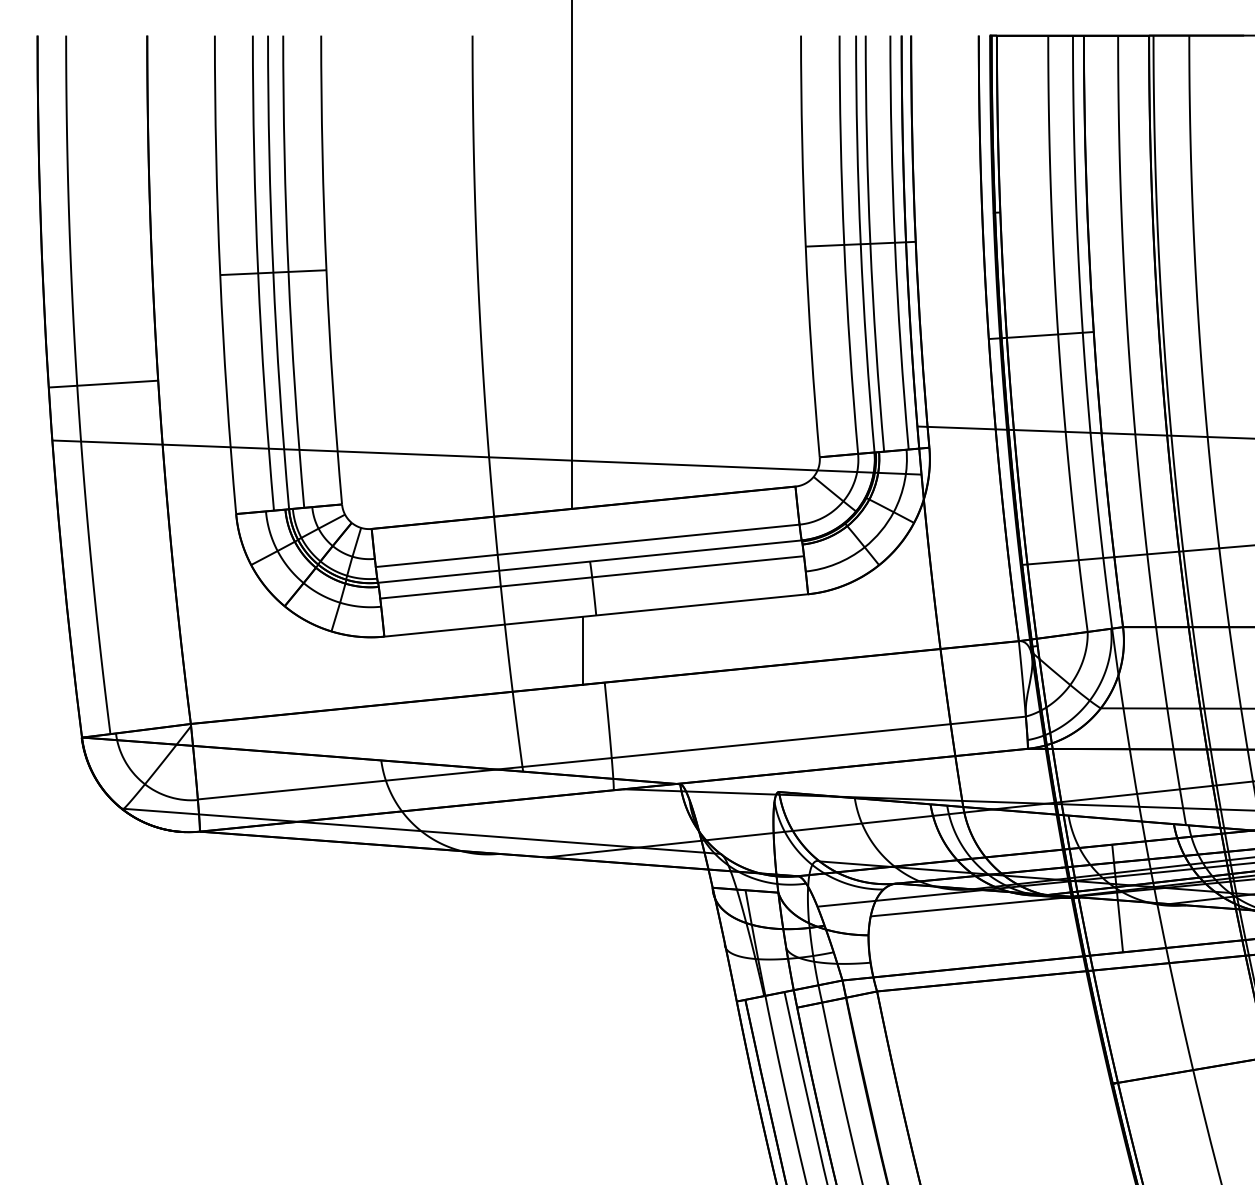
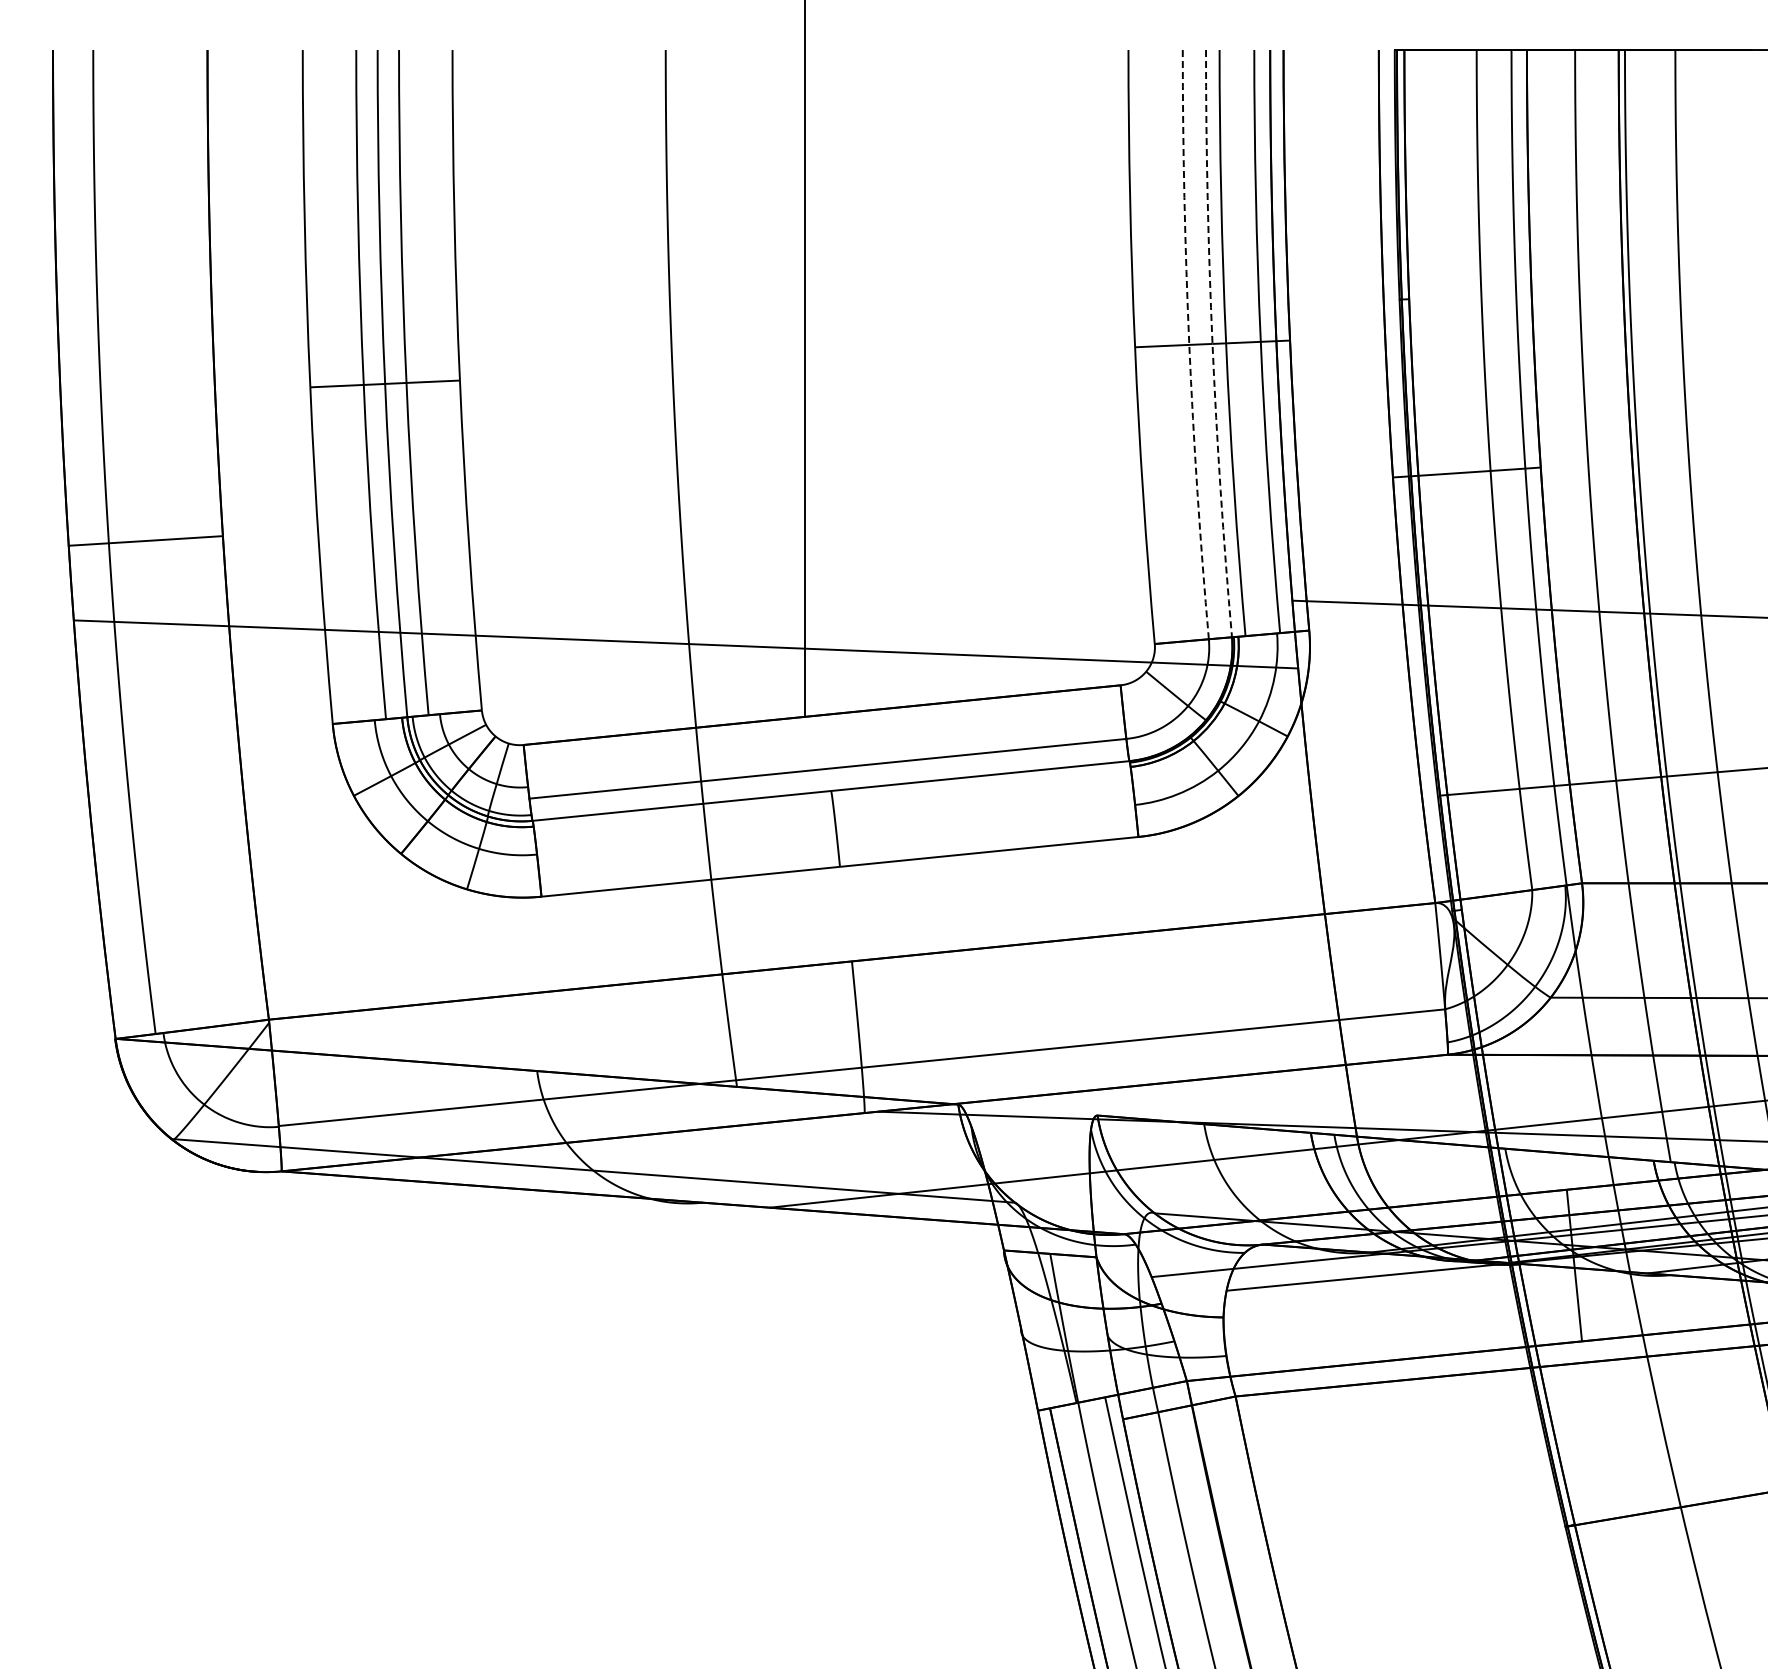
arc: (860, 243) -> (1212, 343), solid -> dashed
arc: (844, 244) -> (1189, 344), solid -> dashed
line: (591, 577) -> (833, 813), removed
line: (583, 650) -> (821, 916), removed

